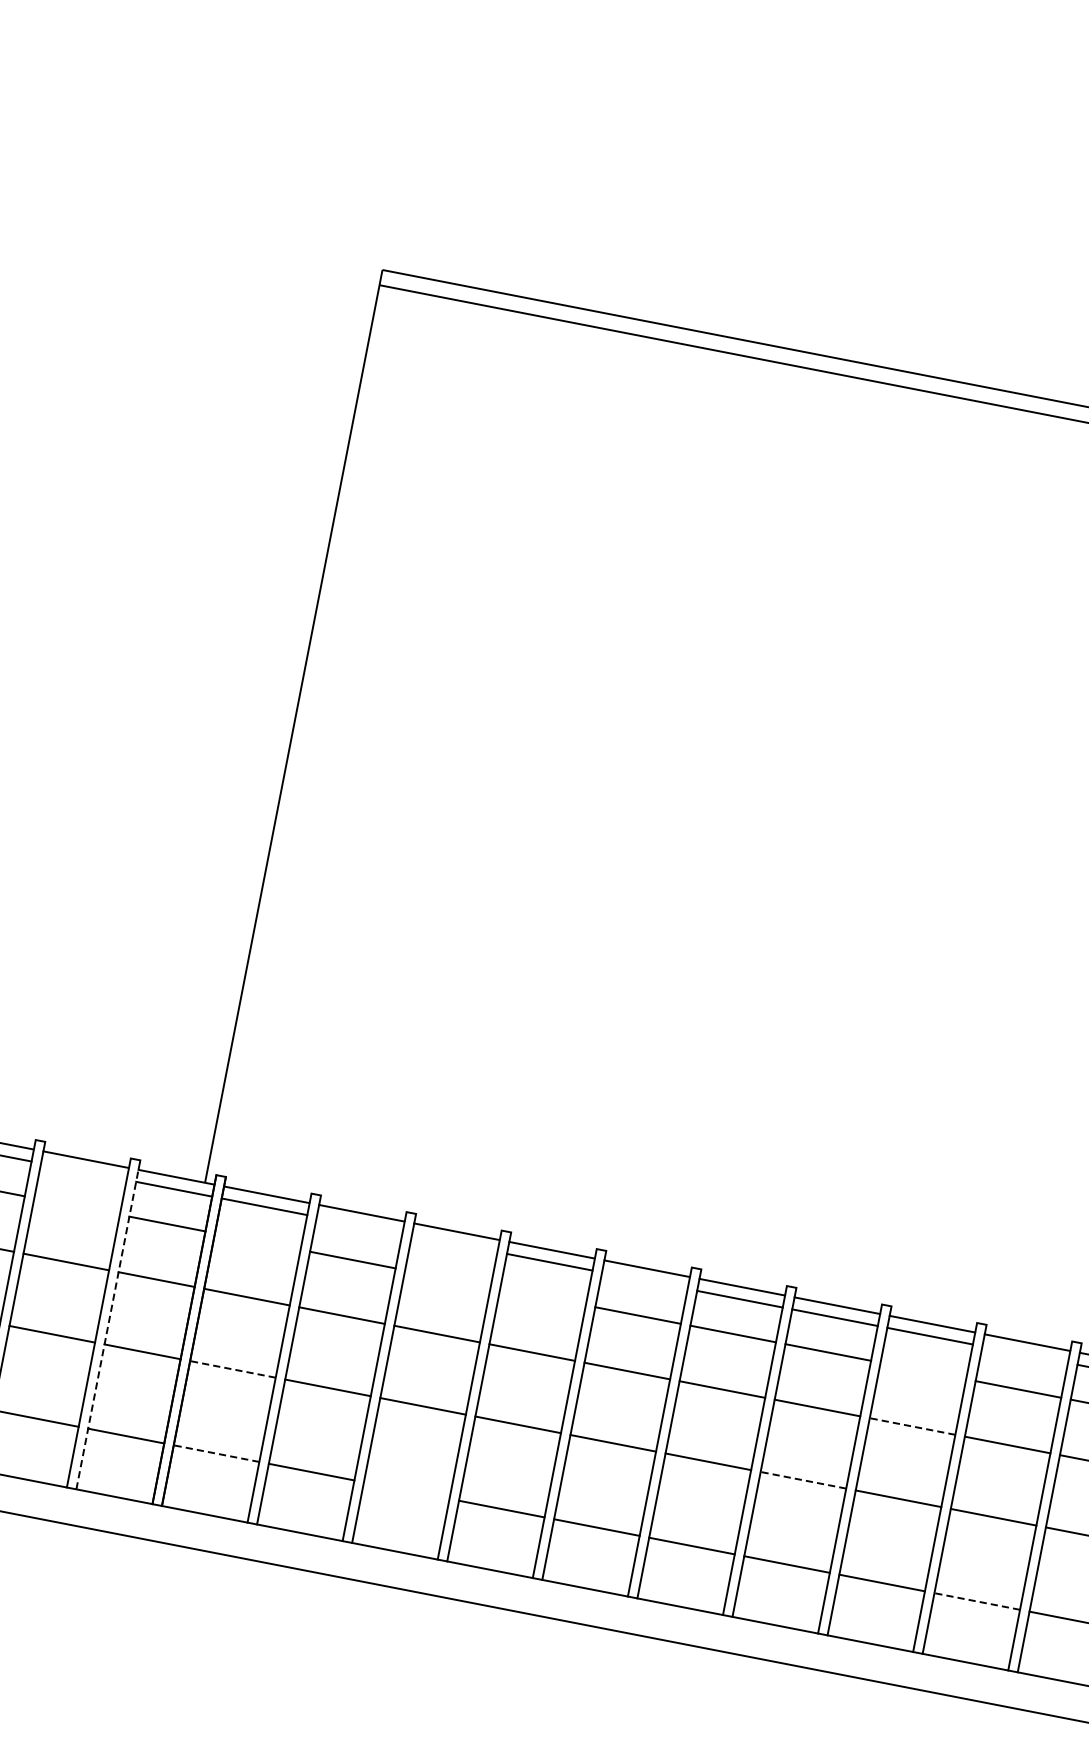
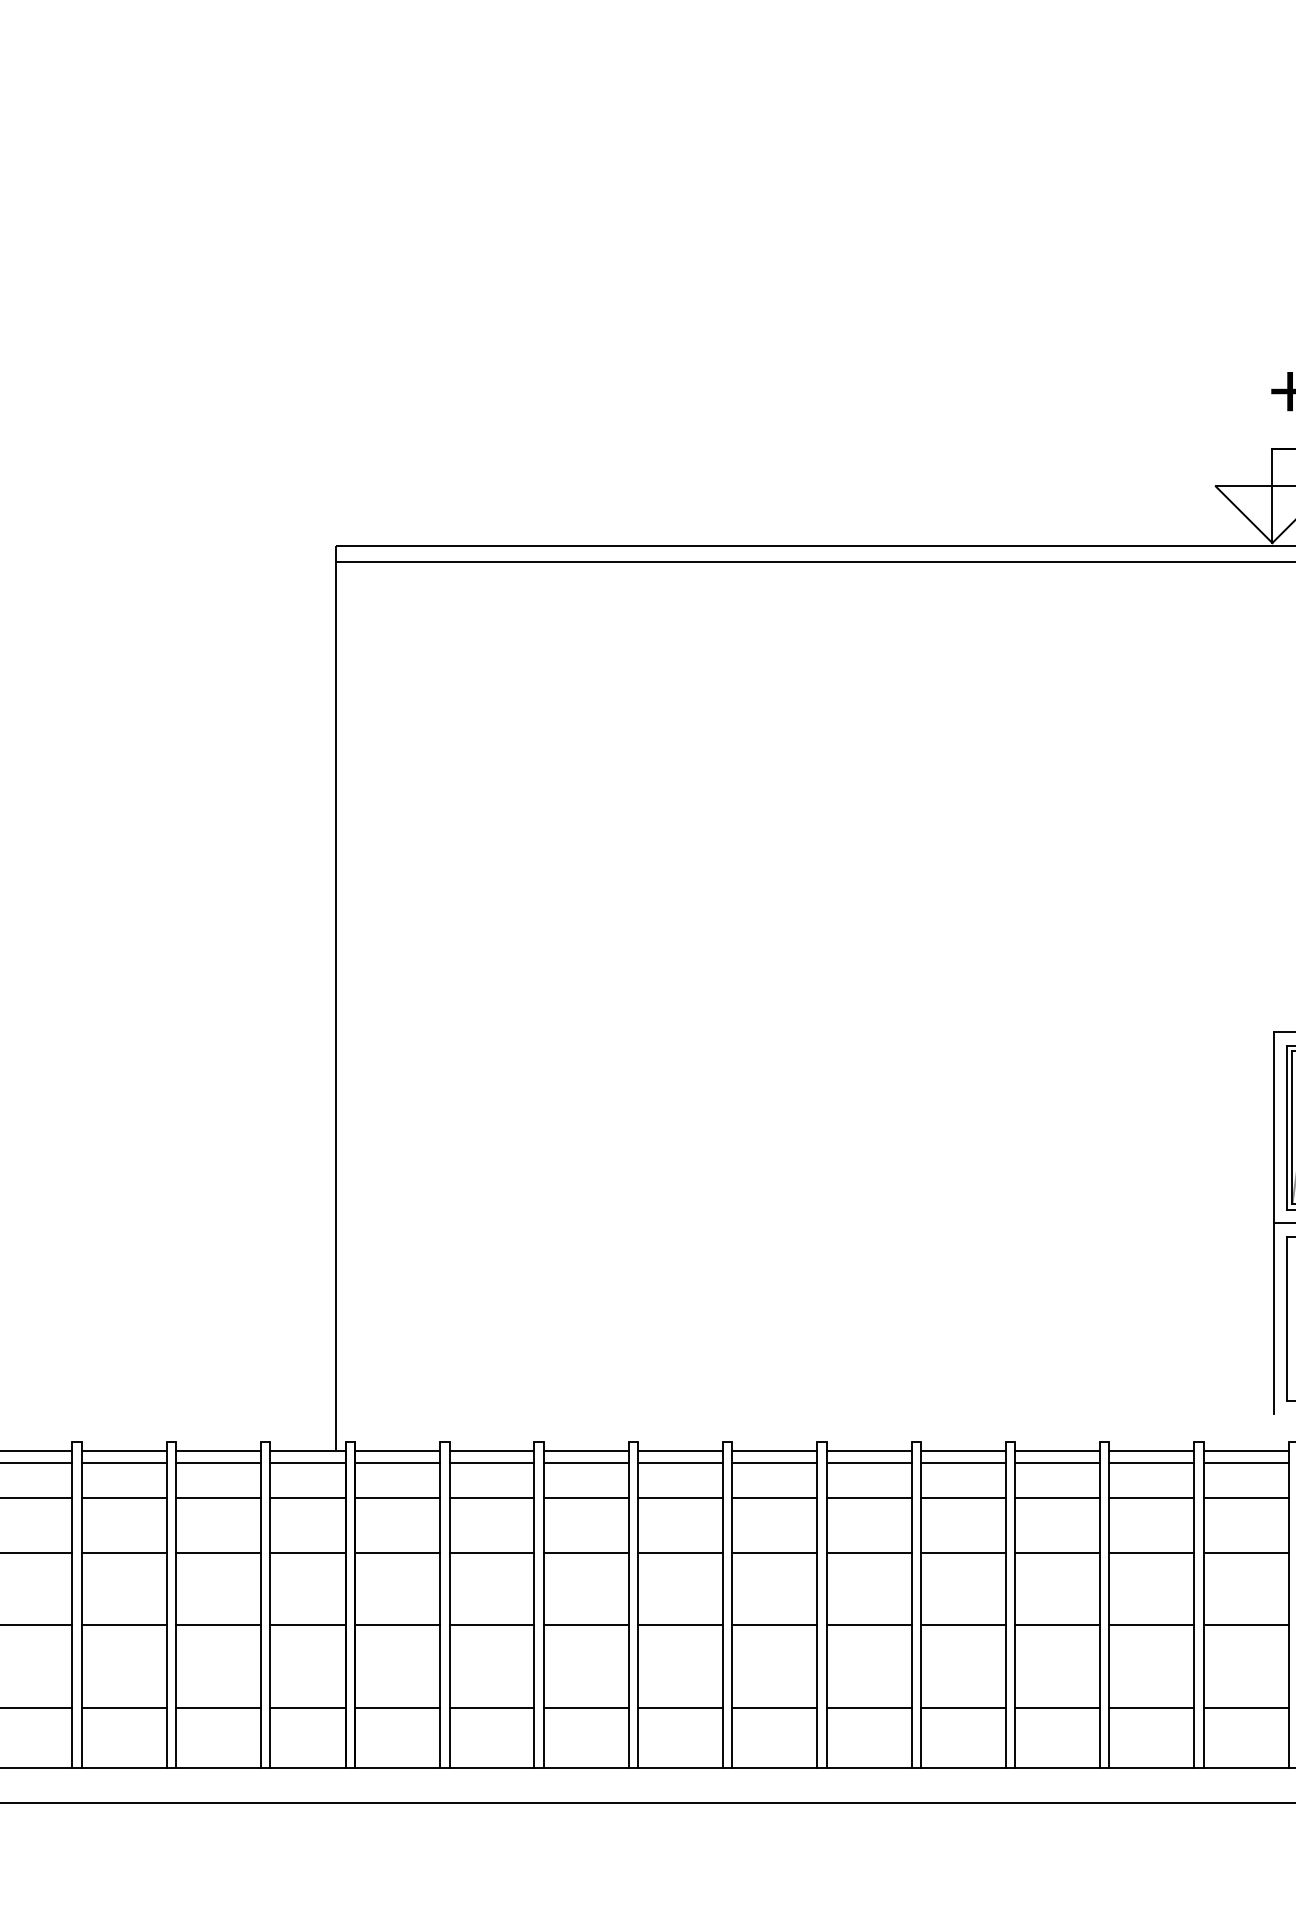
line: (83, 1171) -> (218, 1463), added
line: (77, 1206) -> (218, 1497), added
line: (359, 1225) -> (491, 1463), added
line: (257, 1241) -> (397, 1497), added
line: (453, 1243) -> (585, 1463), added
line: (447, 1278) -> (585, 1497), added
line: (644, 1280) -> (774, 1463), added
line: (543, 1296) -> (680, 1497), added
line: (107, 1329) -> (270, 1609), dashed -> solid
line: (1024, 1354) -> (1151, 1463), added
line: (232, 1369) -> (397, 1624), dashed -> solid
line: (923, 1370) -> (1057, 1497), added
line: (912, 1426) -> (1057, 1552), dashed -> solid
line: (216, 1454) -> (397, 1708), dashed -> solid
line: (802, 1480) -> (962, 1624), dashed -> solid
line: (405, 1490) -> (585, 1708), added
line: (976, 1601) -> (1151, 1708), dashed -> solid

